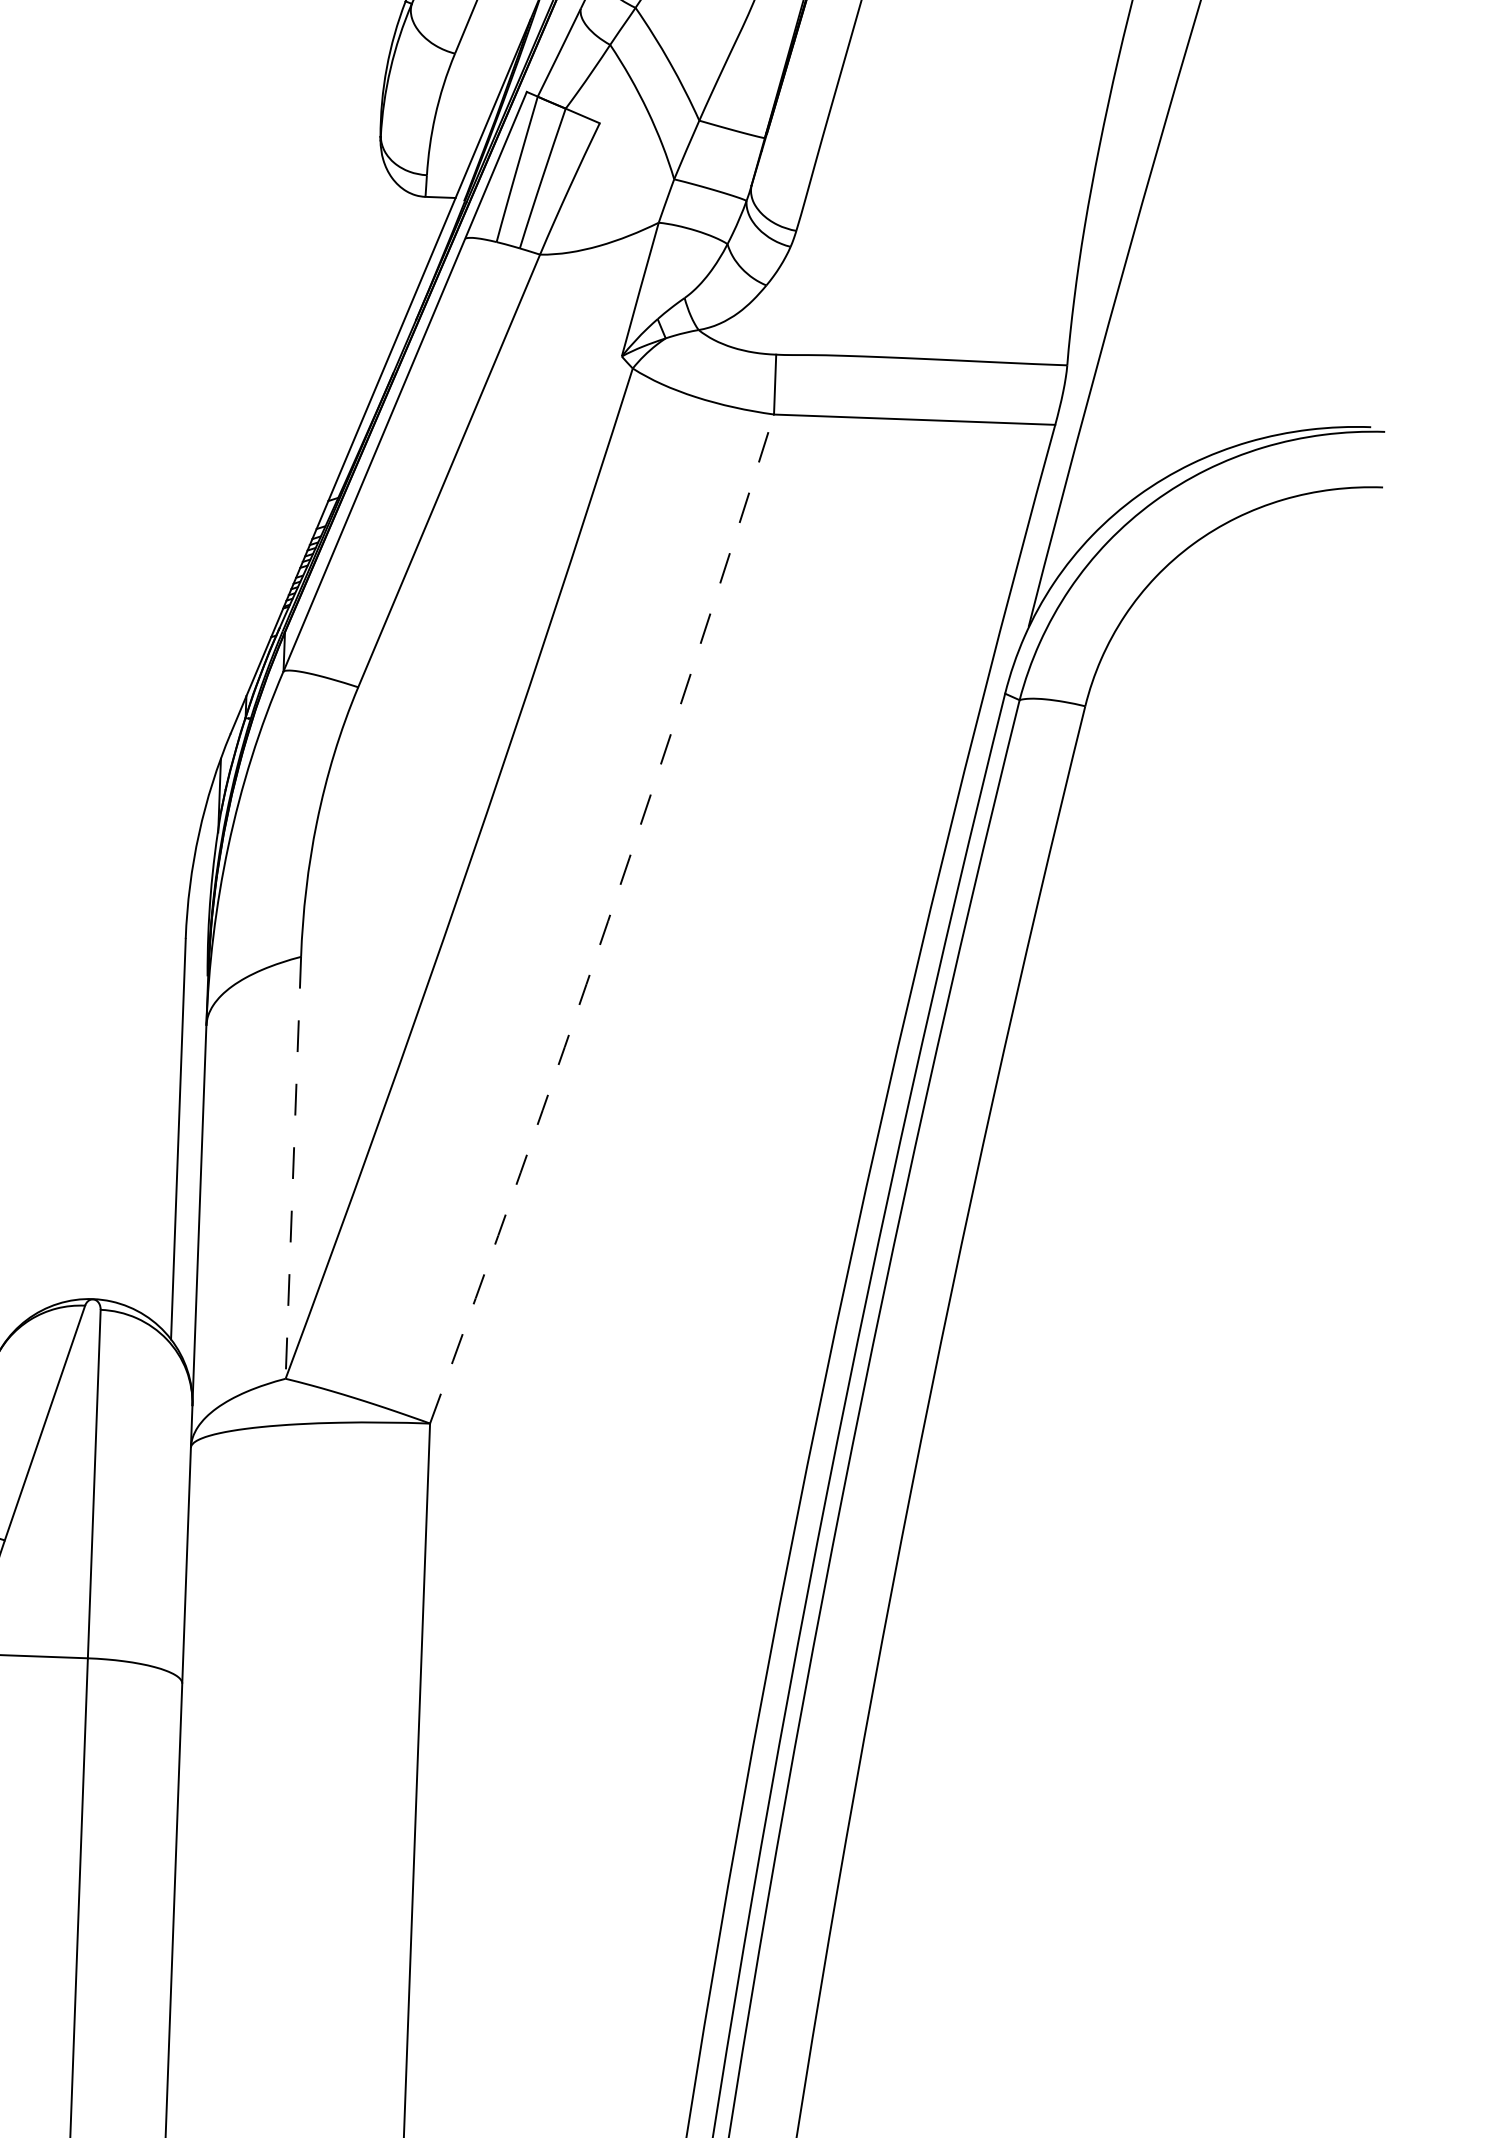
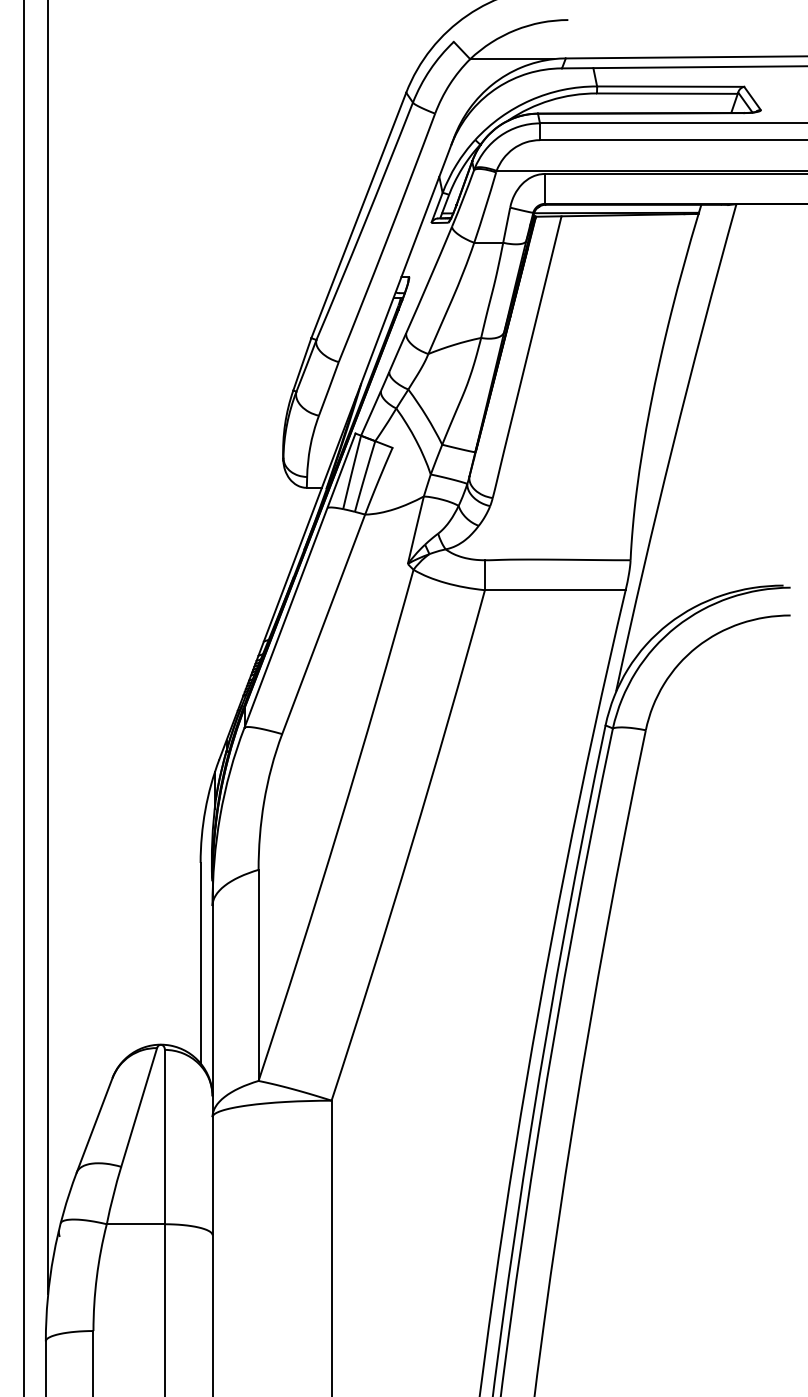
arc: (608, 921) -> (411, 846), dashed -> solid
line: (293, 1167) -> (258, 975), dashed -> solid

